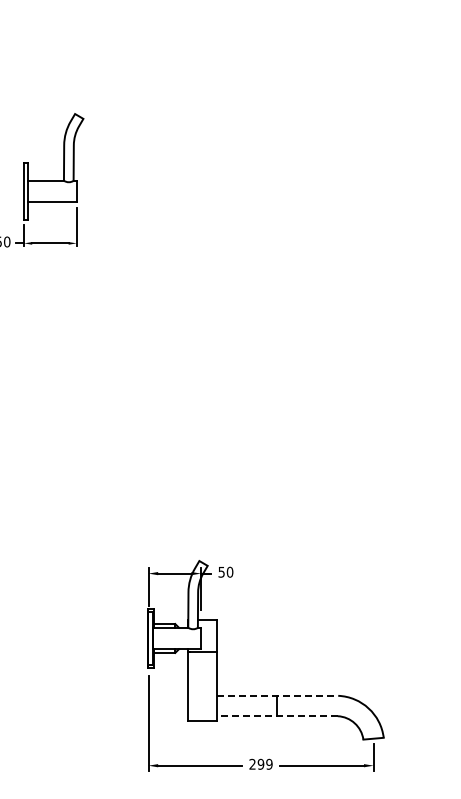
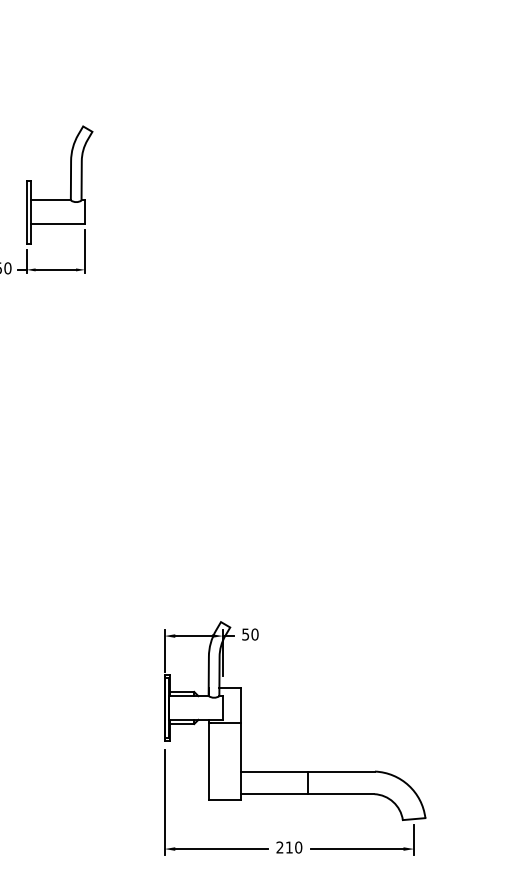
line: (277, 695) -> (307, 771), dashed -> solid
line: (276, 716) -> (306, 794), dashed -> solid
text: (264, 763) -> (293, 846), 299 -> 210

